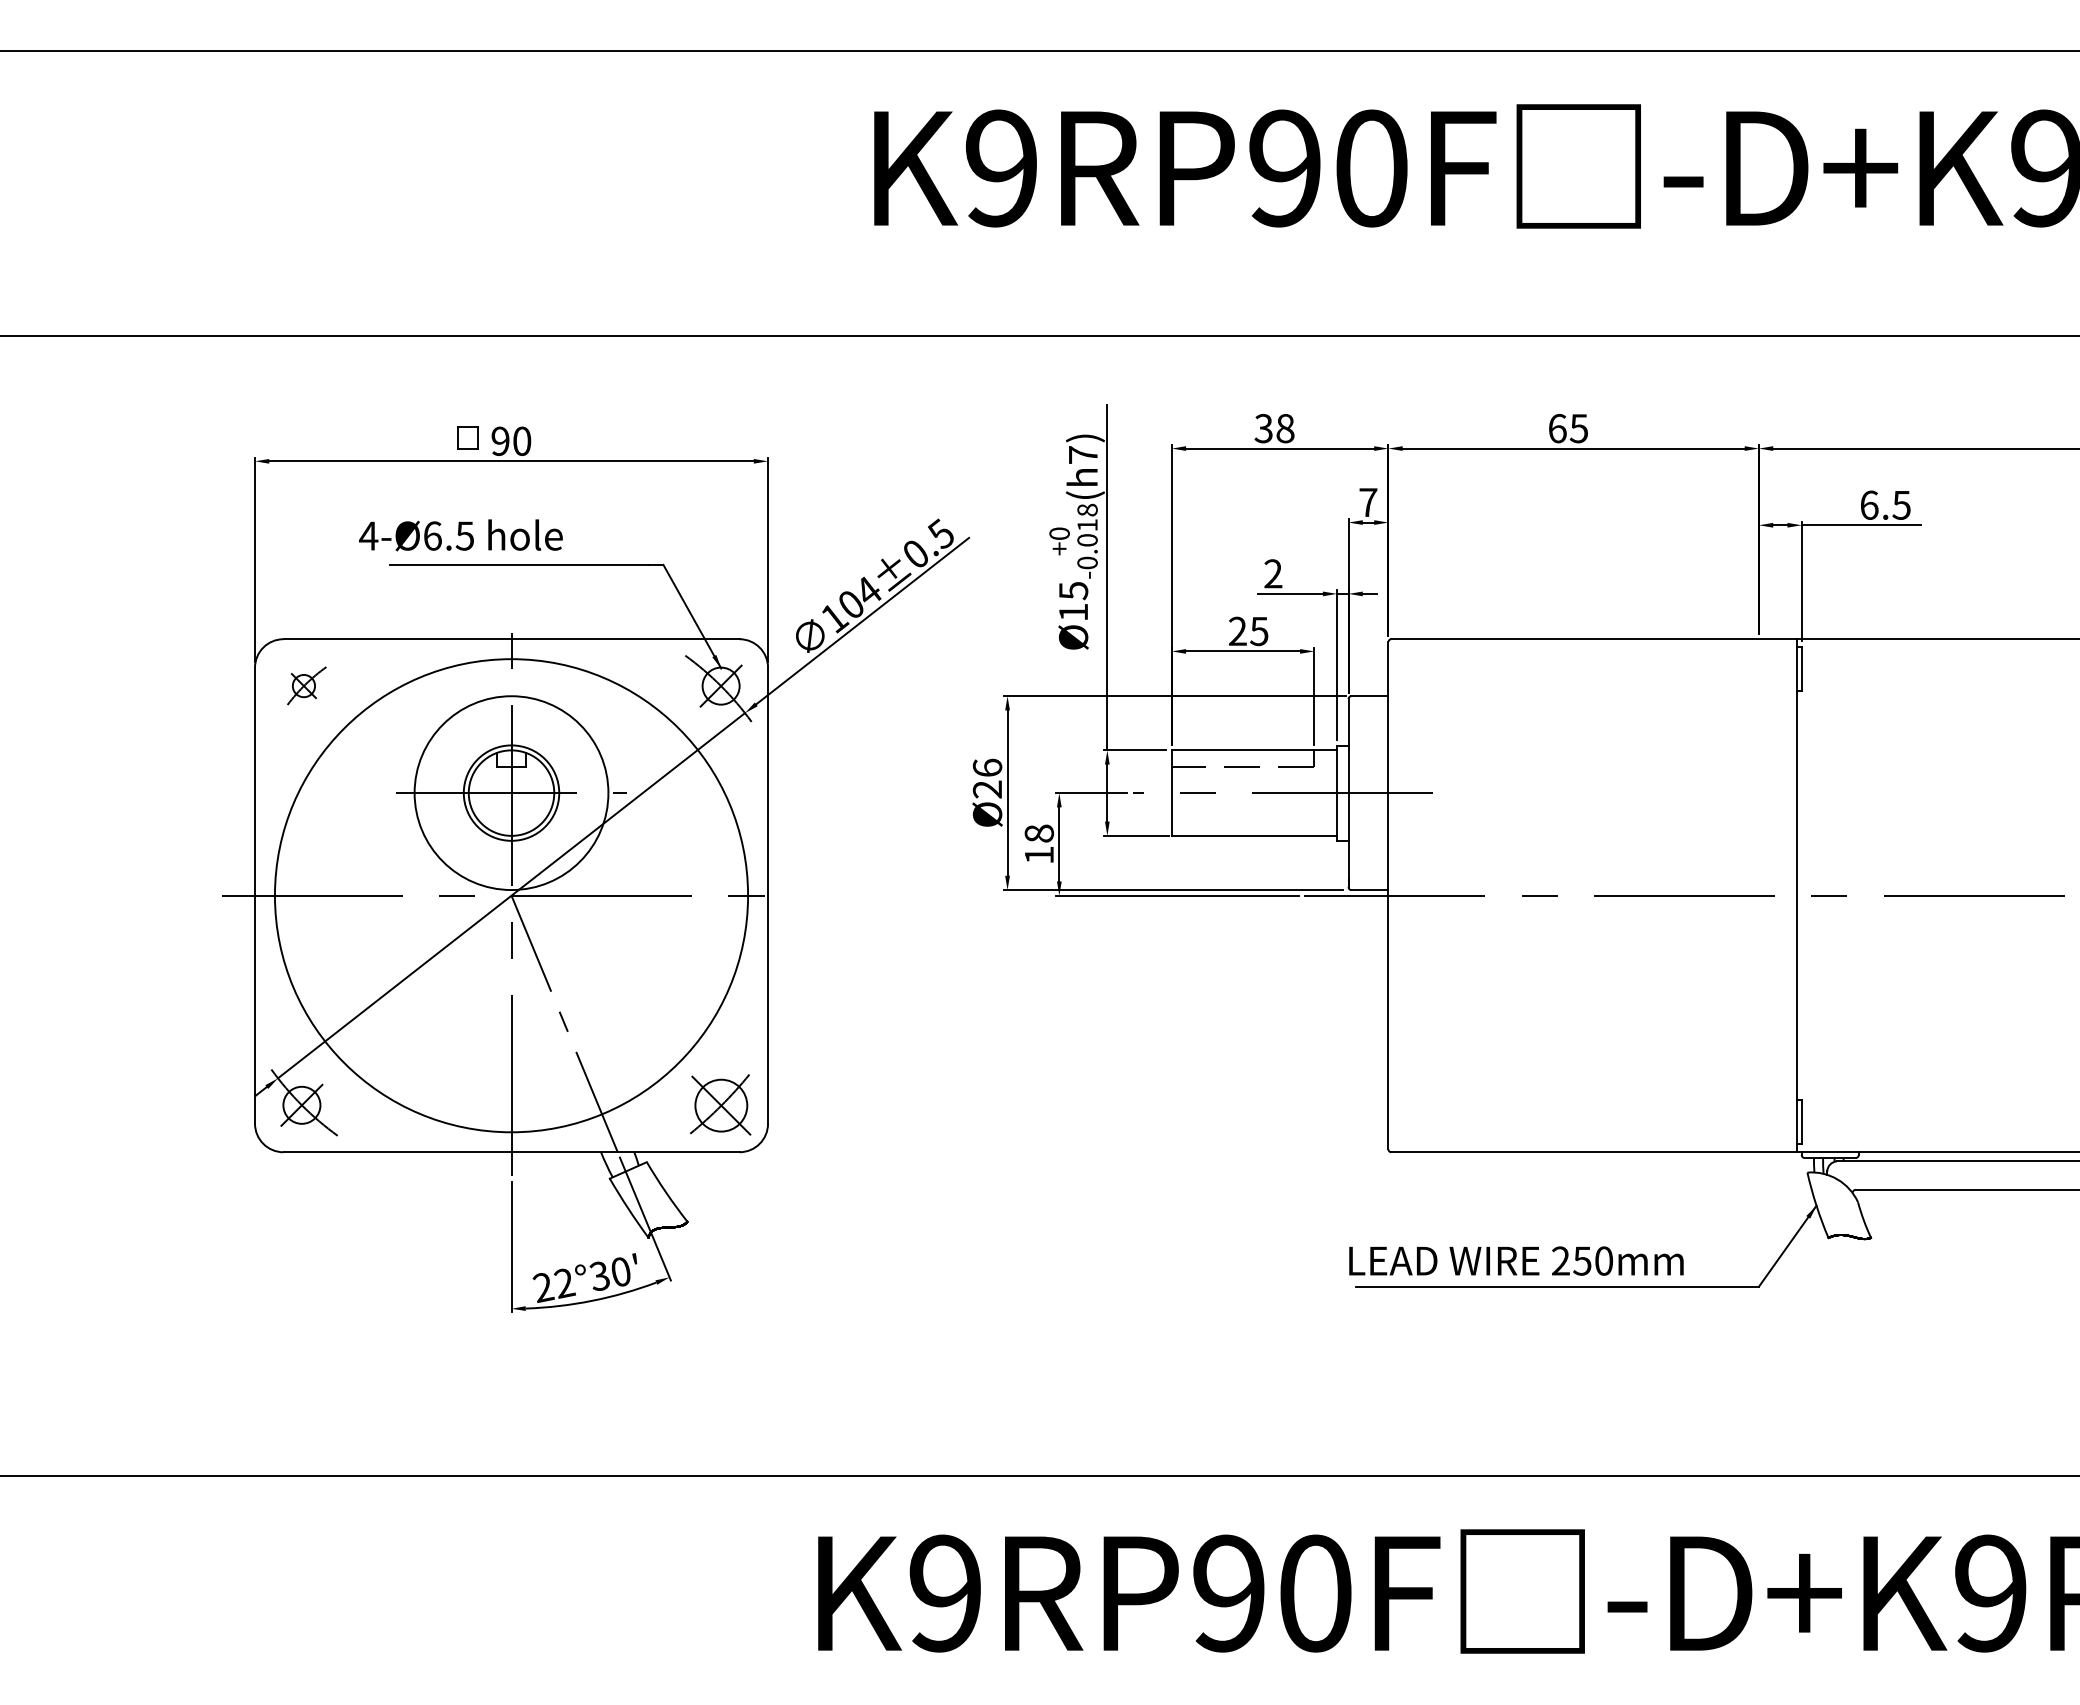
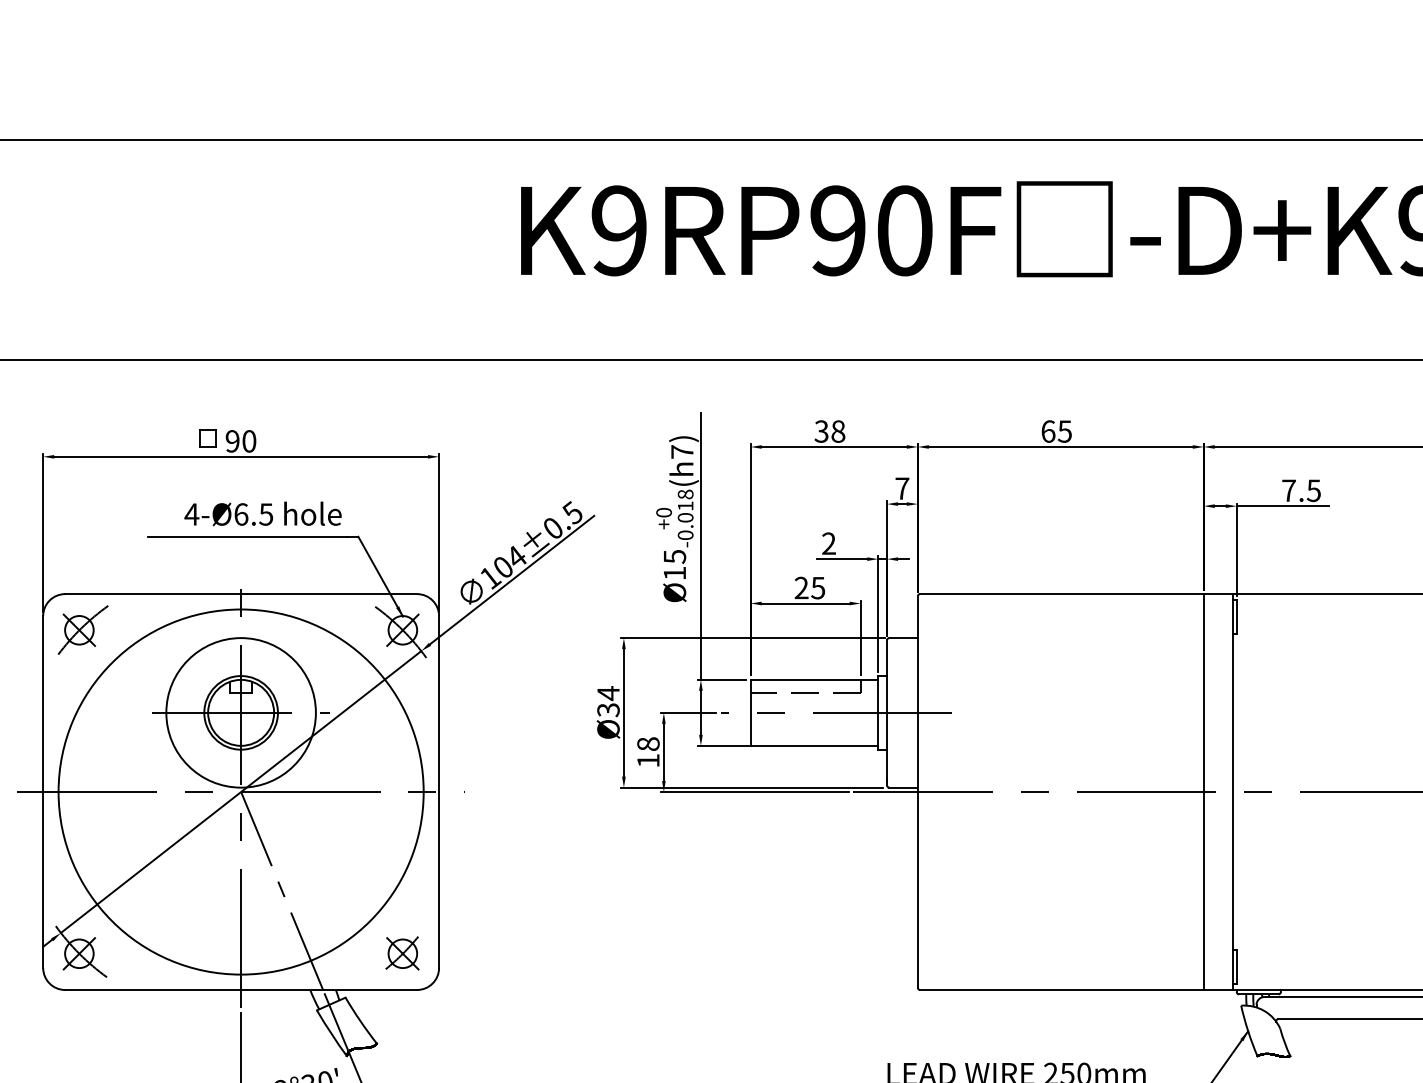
text: (1869, 504) -> (1289, 490), 6.5 -> 7.5
text: (460, 535) -> (262, 514), moved
part: (306, 685) -> (82, 629), size x1.67
text: (987, 778) -> (608, 701), 26 -> 34
line: (1758, 895) -> (1203, 791), added
part: (720, 1104) -> (402, 953), size x0.71

